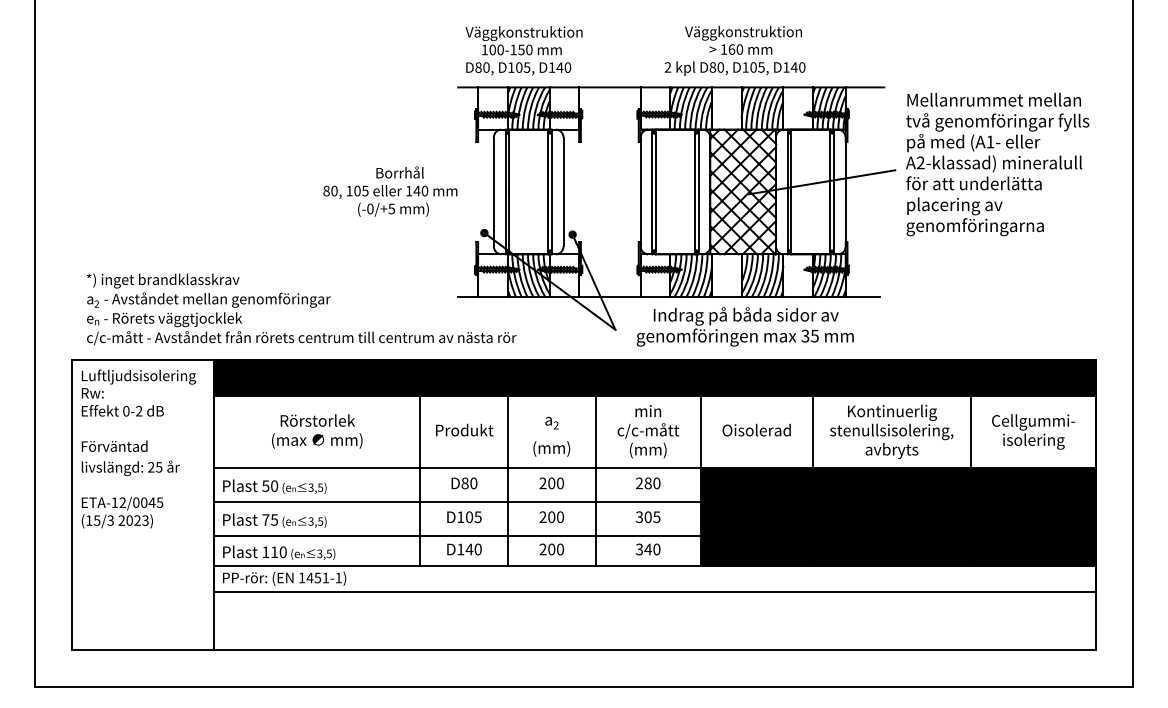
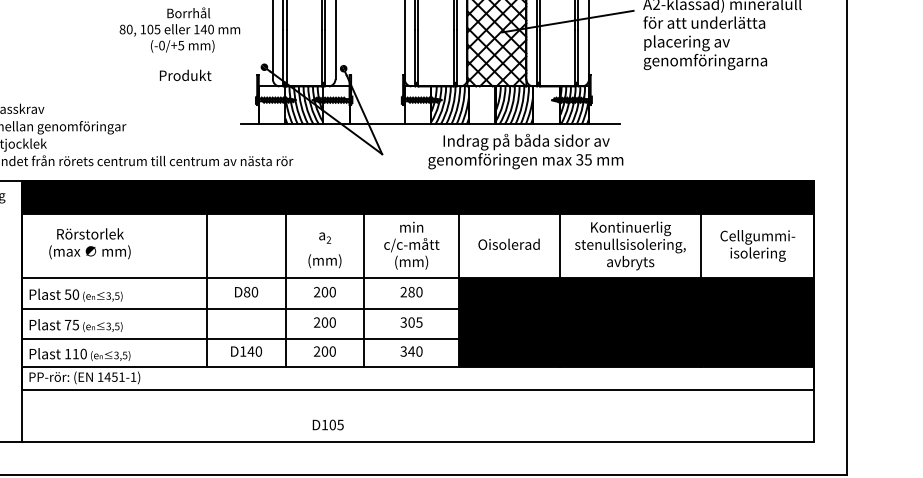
text: (744, 326) -> (525, 151), moved
text: (464, 429) -> (185, 74), moved
text: (317, 431) -> (90, 243), moved
text: (464, 517) -> (328, 425), moved

